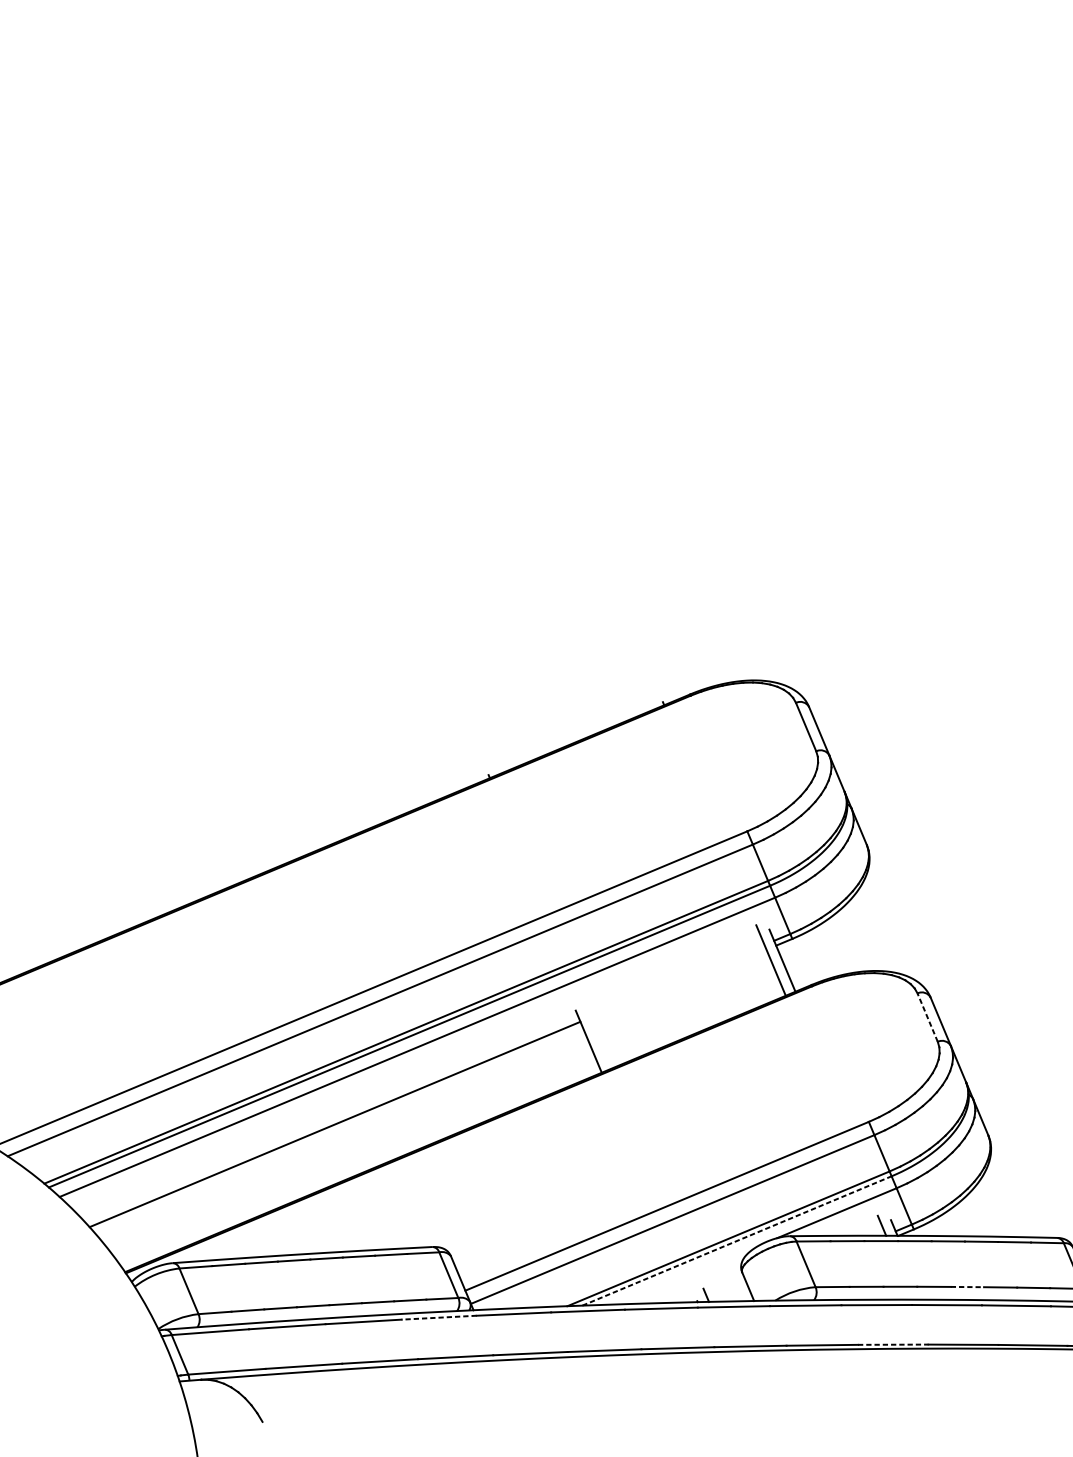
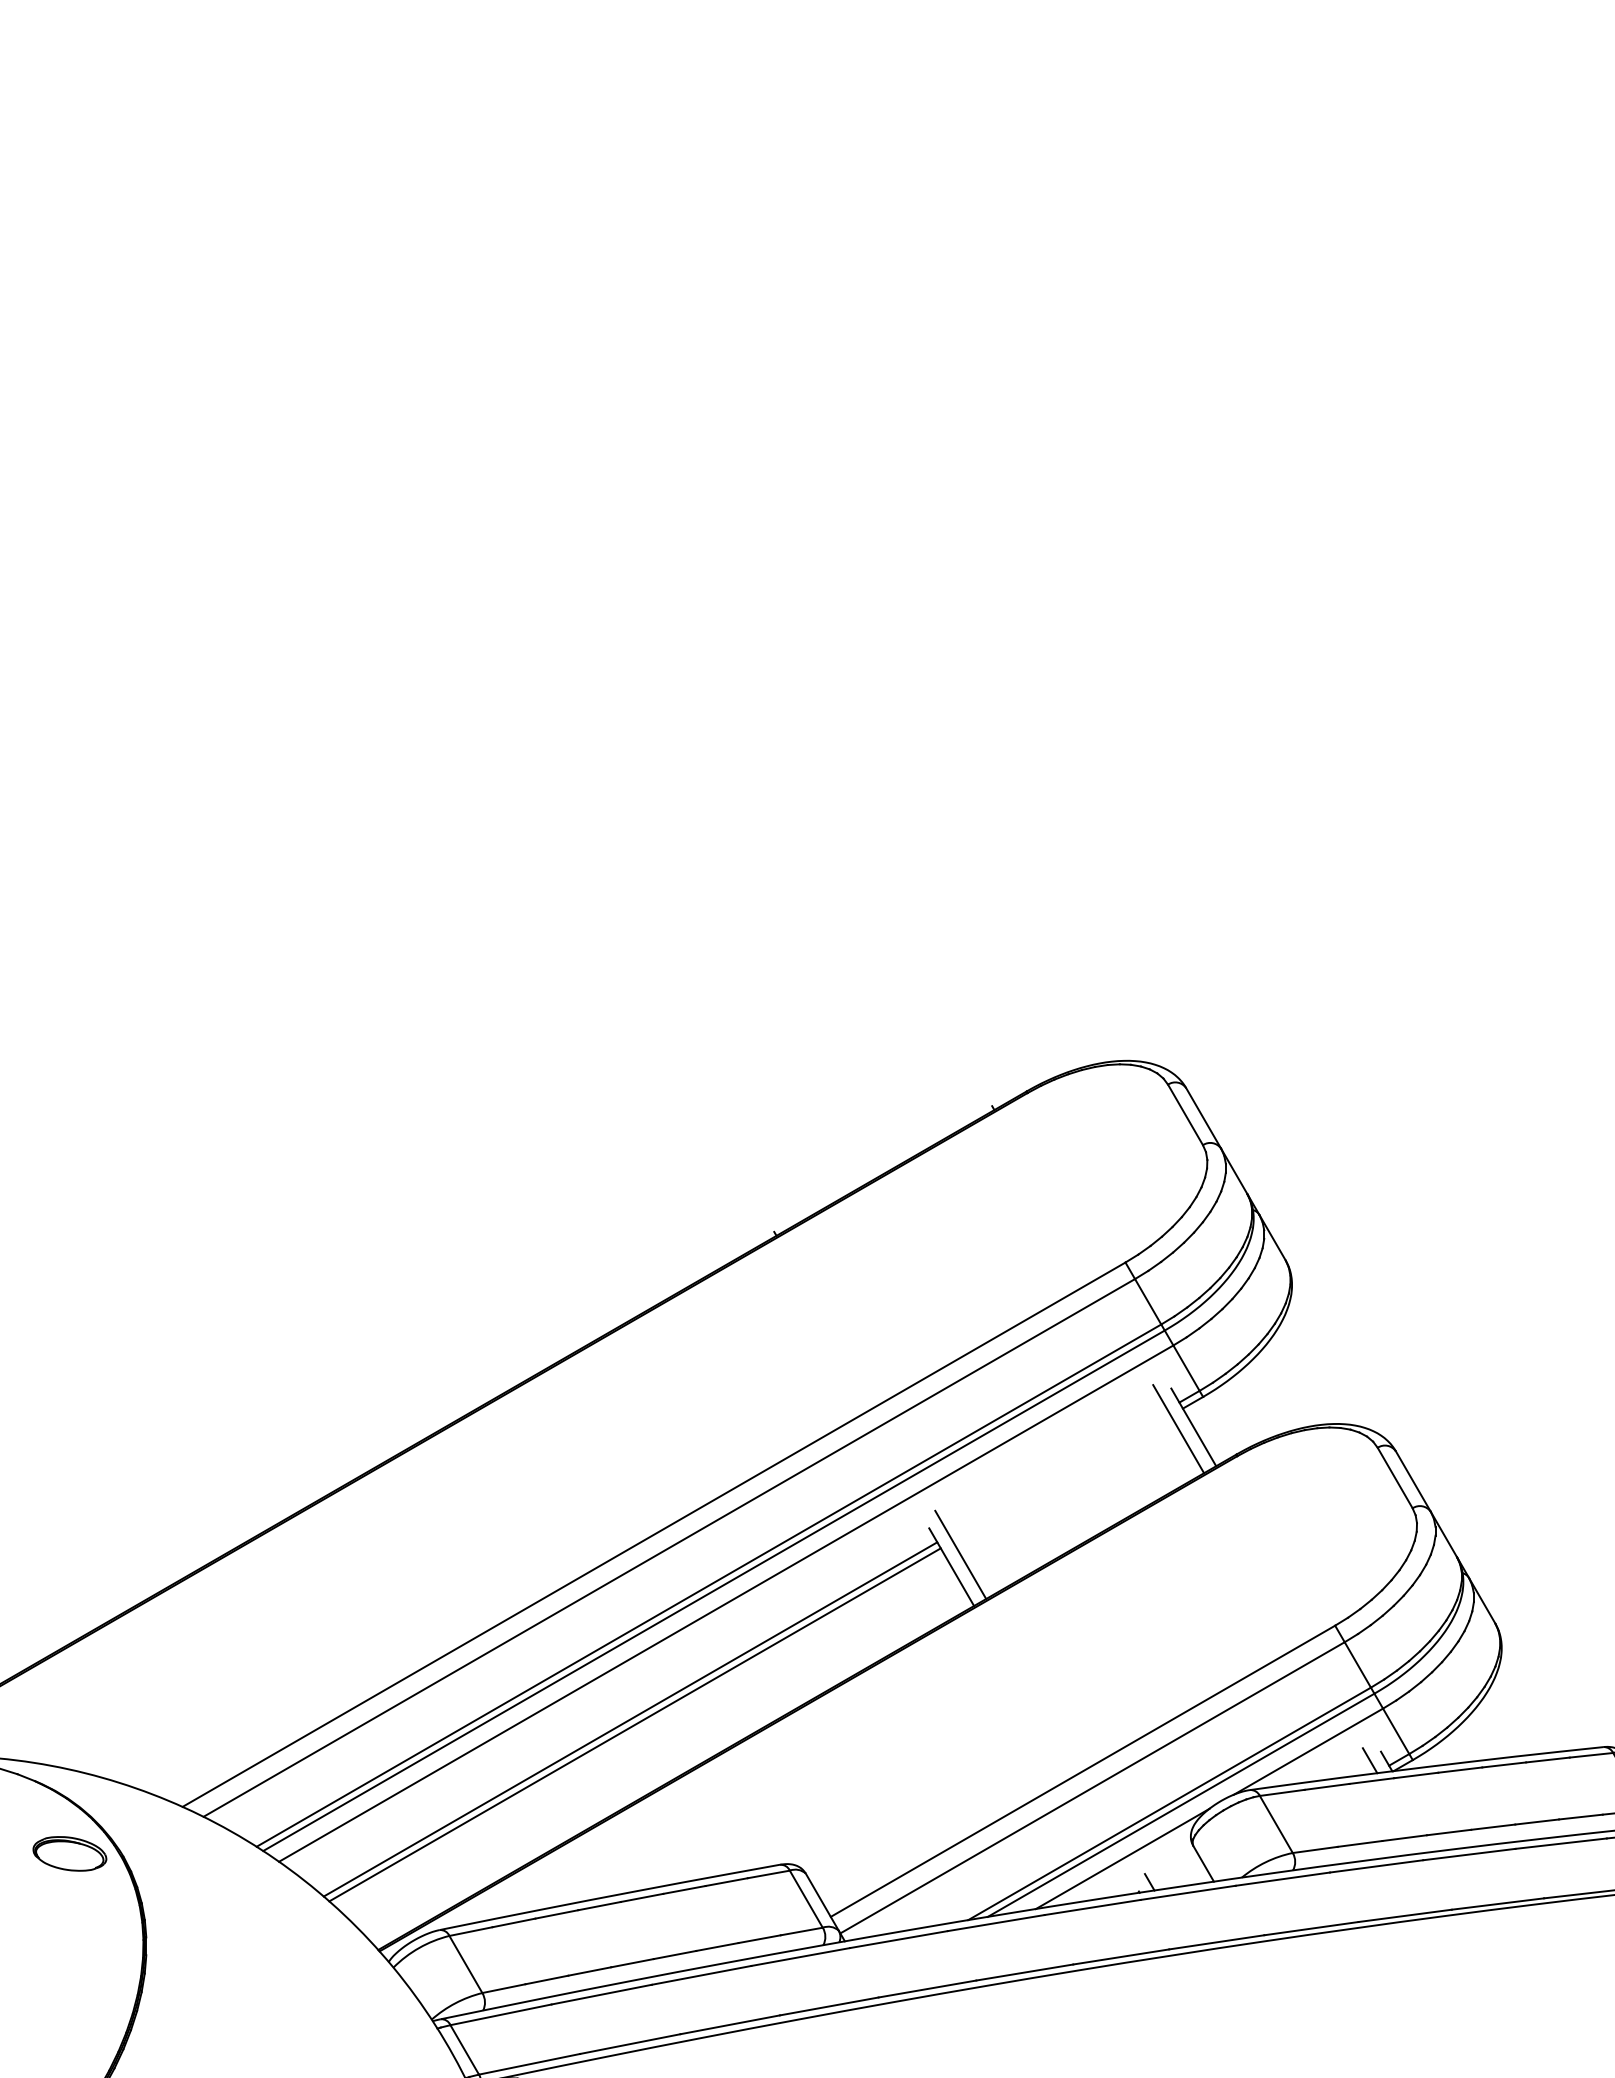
line: (927, 1018) -> (1395, 1478), dashed -> solid
line: (596, 1033) -> (960, 1554), added
line: (337, 1128) -> (634, 1724), added
line: (737, 1241) -> (1181, 1805), dashed -> solid
line: (688, 1275) -> (1122, 1858), added
line: (967, 1287) -> (1493, 1827), dashed -> solid
line: (438, 1318) -> (800, 1957), dashed -> solid
line: (893, 1344) -> (1405, 1915), dashed -> solid

